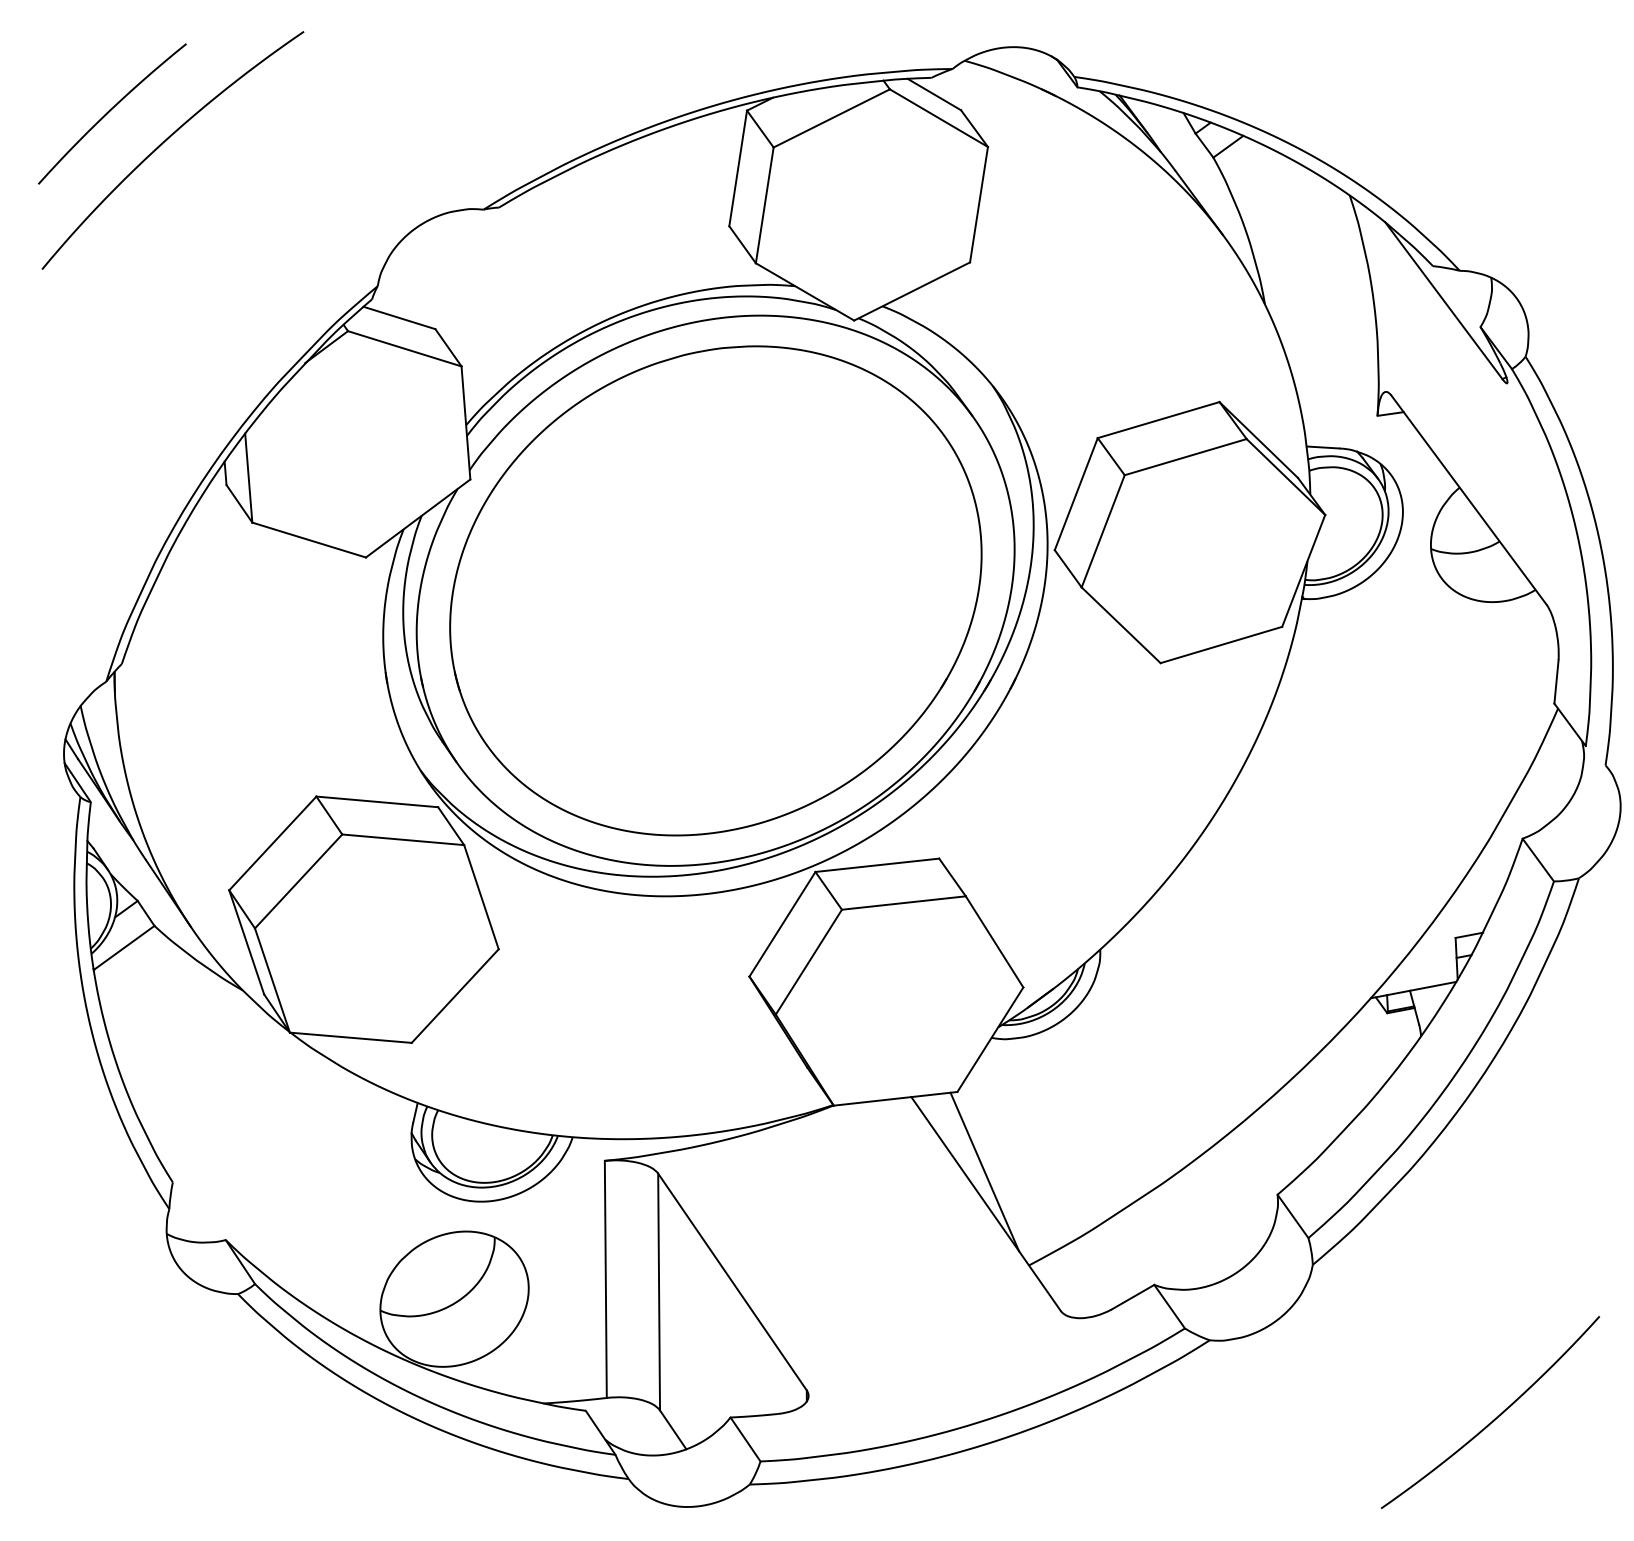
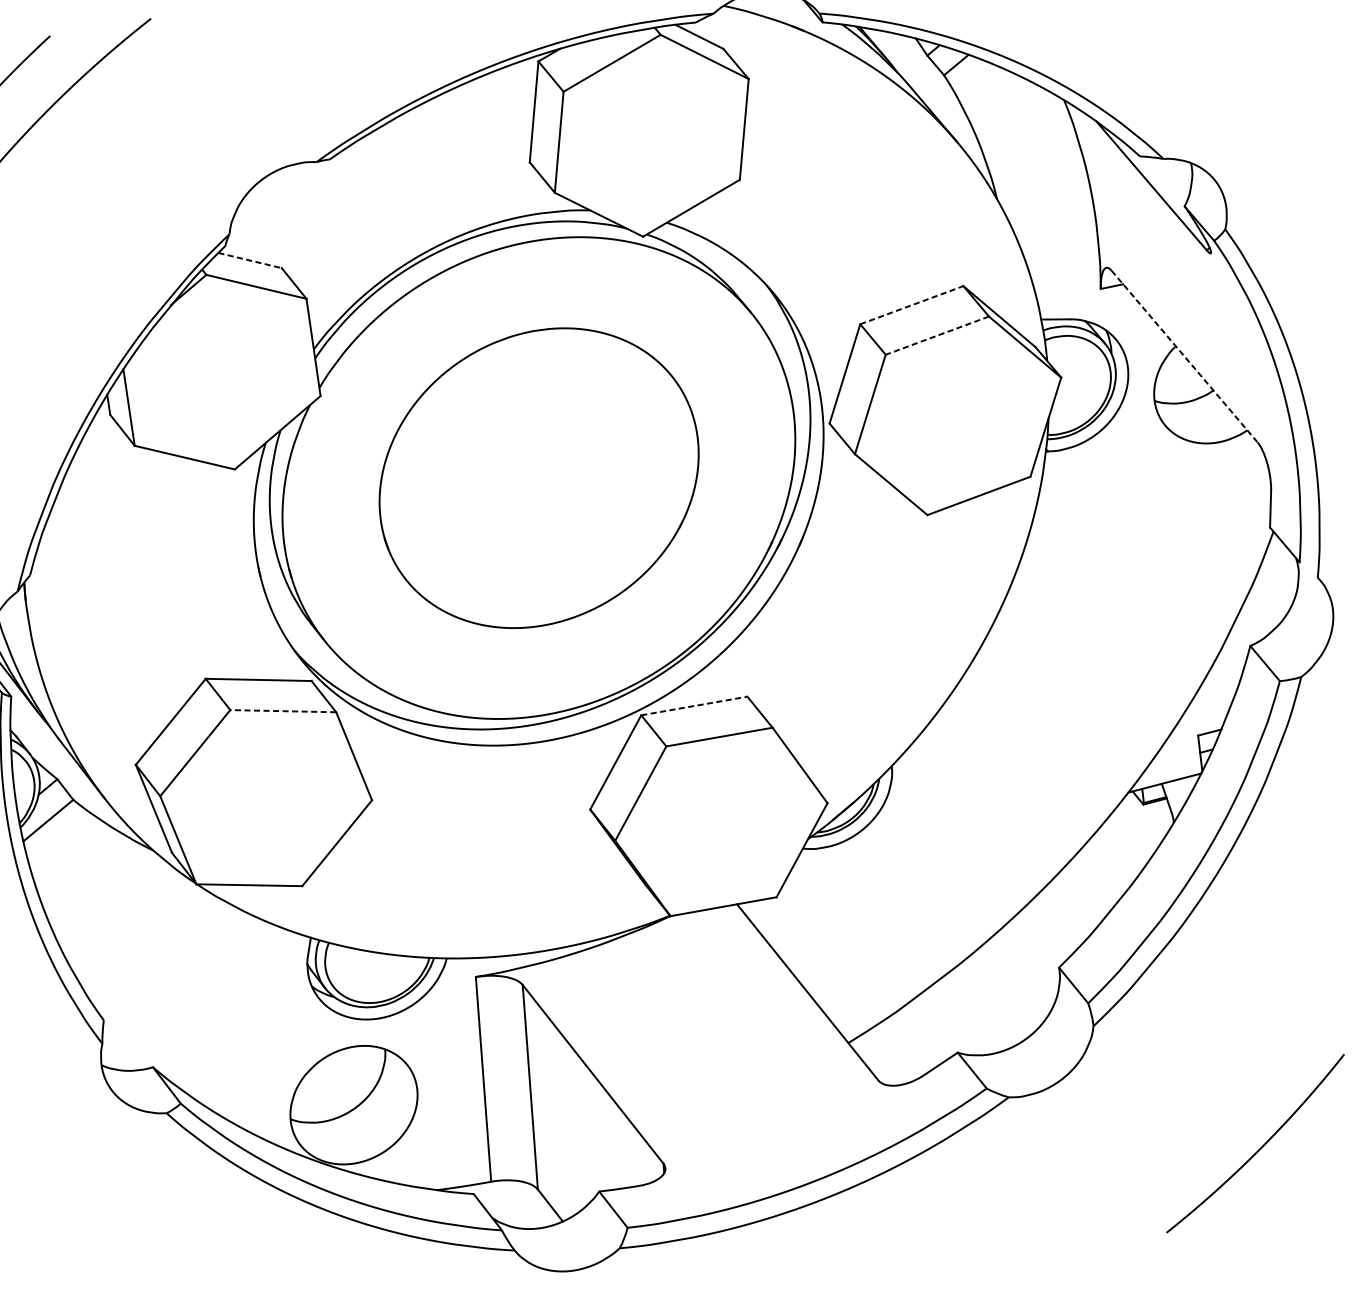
line: (399, 317) -> (250, 260), solid -> dashed
line: (1159, 419) -> (912, 304), solid -> dashed
line: (1185, 457) -> (937, 335), solid -> dashed
line: (1469, 500) -> (1185, 356), solid -> dashed
part: (715, 590) -> (538, 477), size x0.7
line: (402, 839) -> (282, 710), solid -> dashed
line: (877, 865) -> (694, 706), solid -> dashed
line: (984, 1171) -> (804, 964), removed

